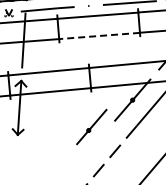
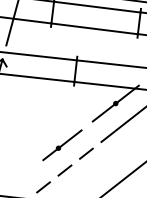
line: (99, 35) -> (94, 28), dashed -> solid
part: (91, 126) -> (62, 144), moved

